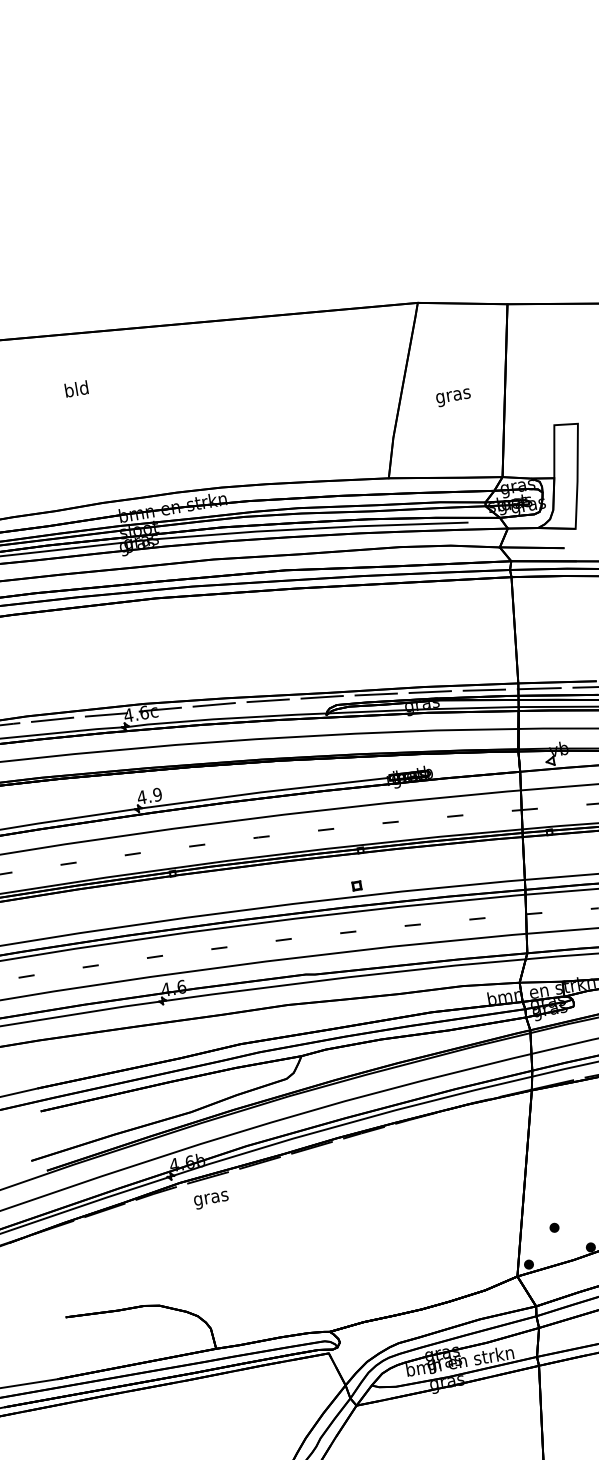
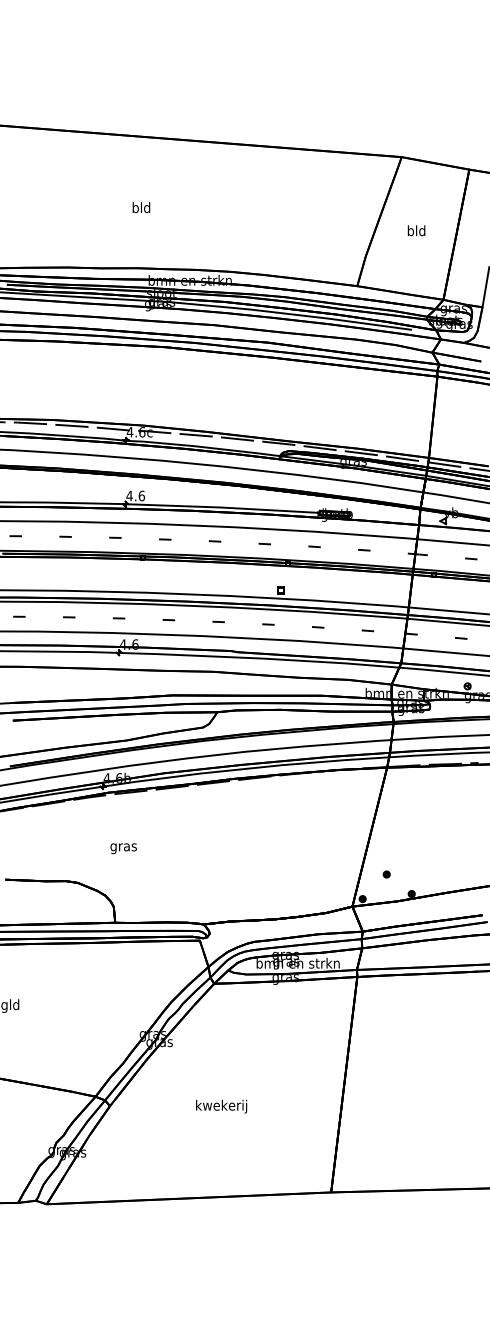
text: (76, 388) -> (141, 207), moved
text: (453, 395) -> (416, 231), gras -> bld
text: (157, 794) -> (141, 495), 4.9 -> 4.6
text: (211, 1199) -> (123, 848), moved

